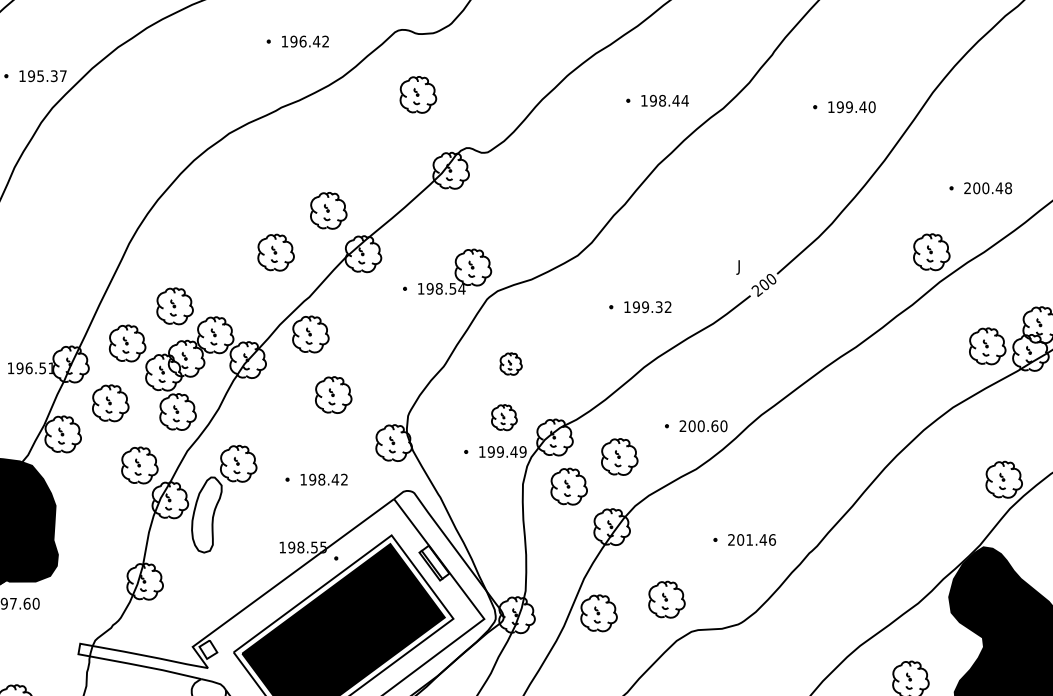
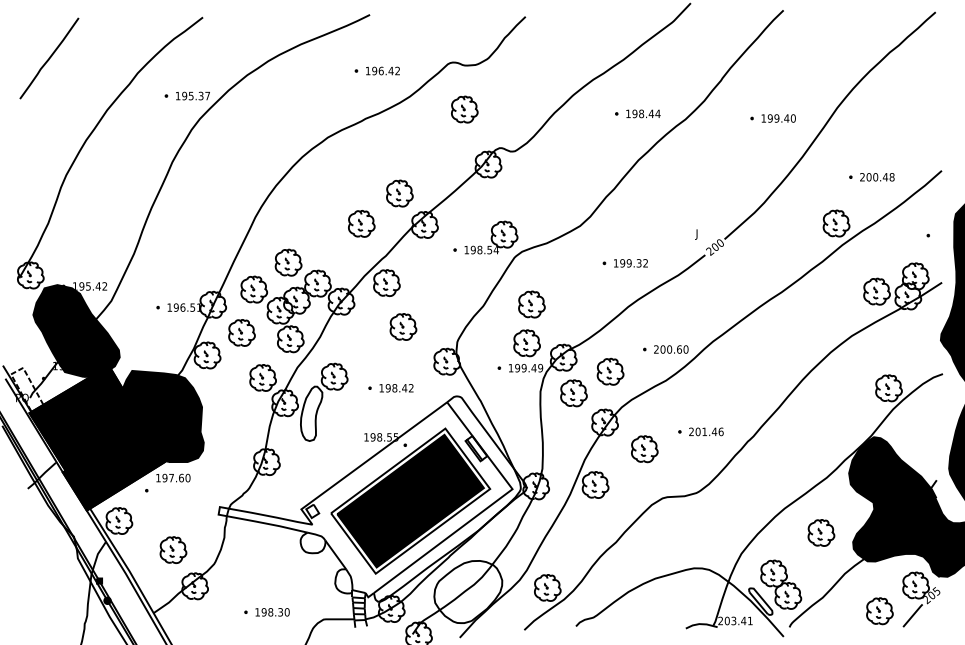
part: (510, 364) -> (531, 304), size x1.67
part: (503, 417) -> (526, 343), size x1.43
part: (666, 600) -> (644, 449), moved

